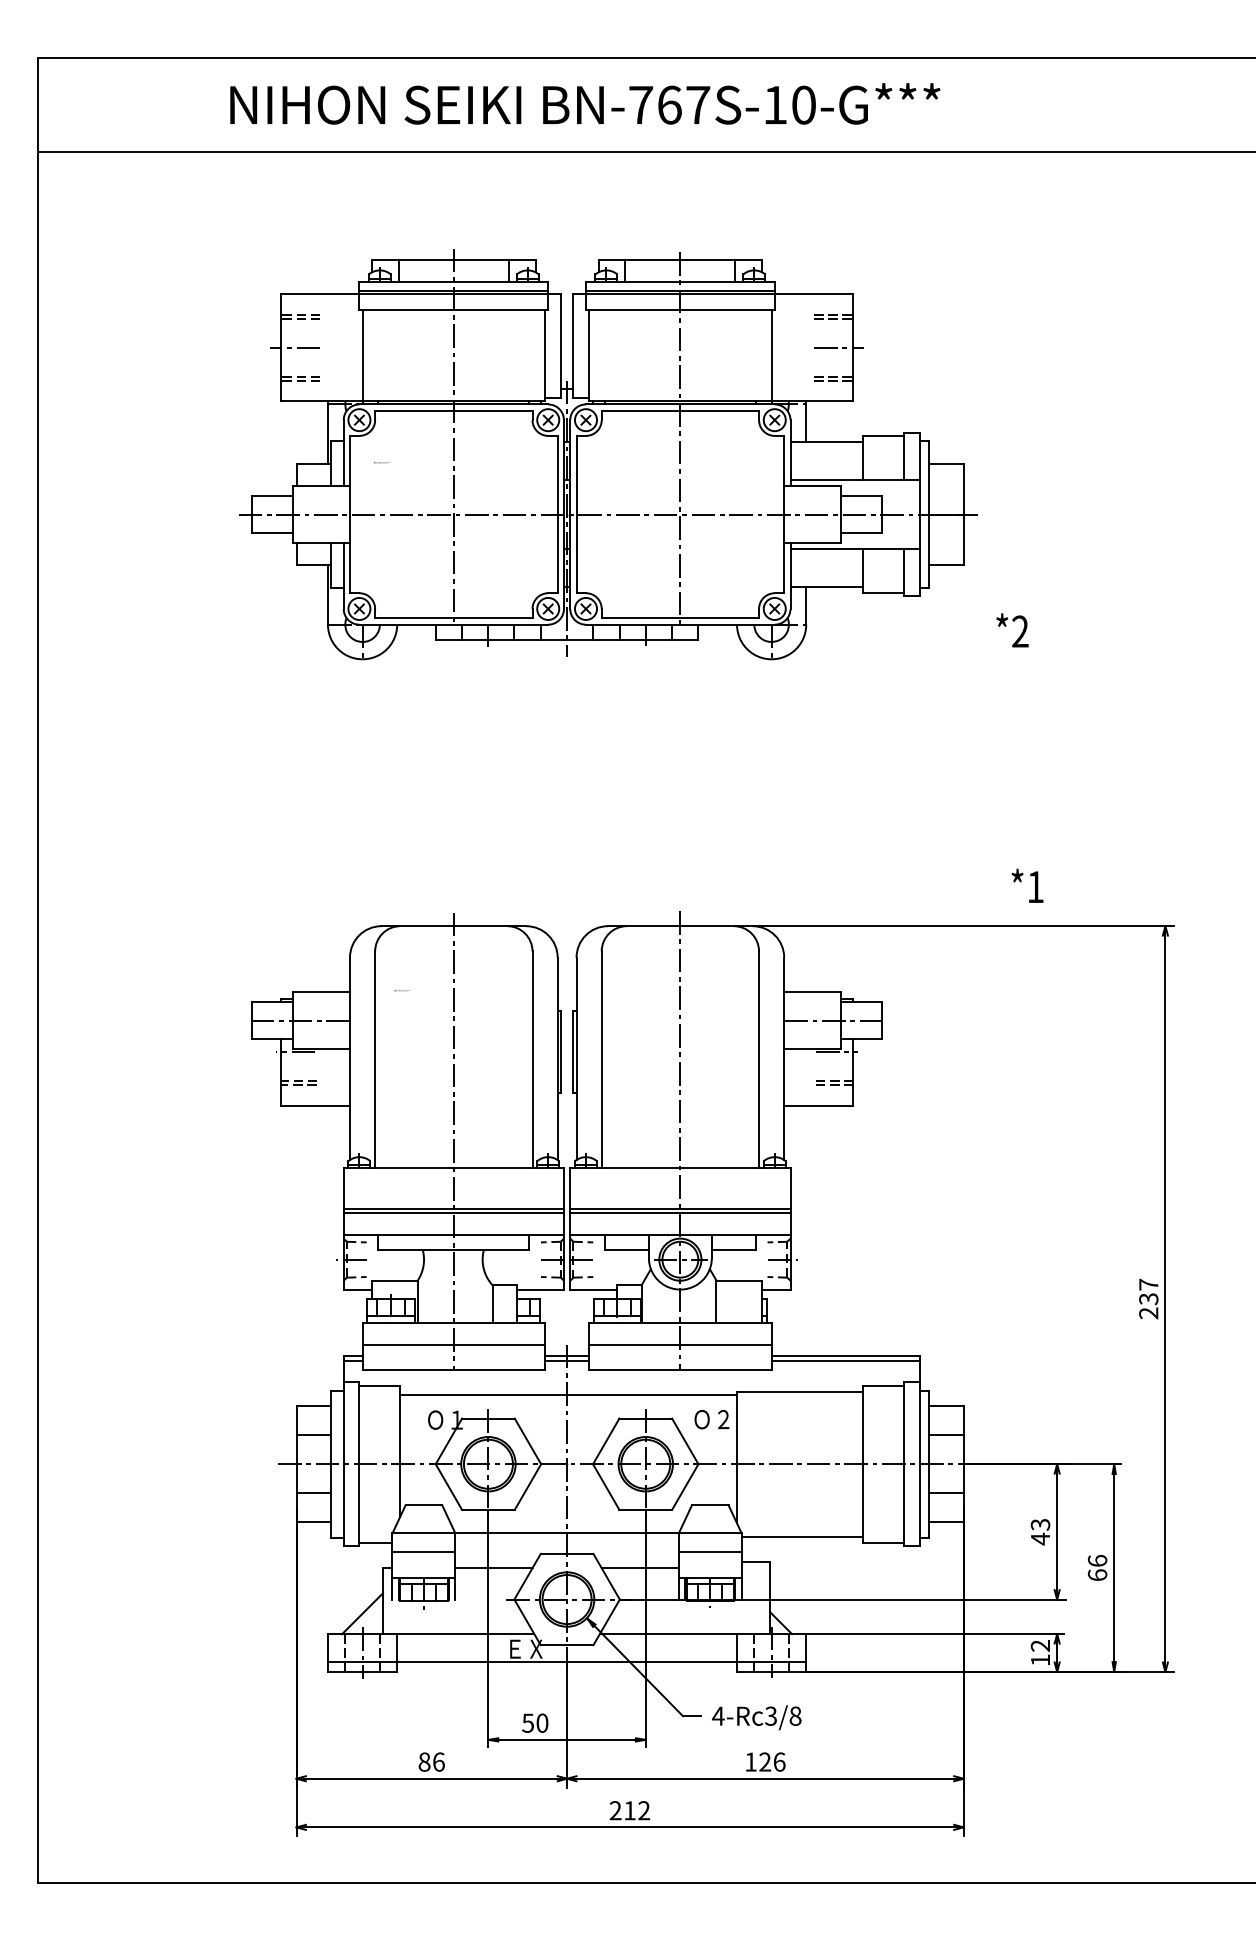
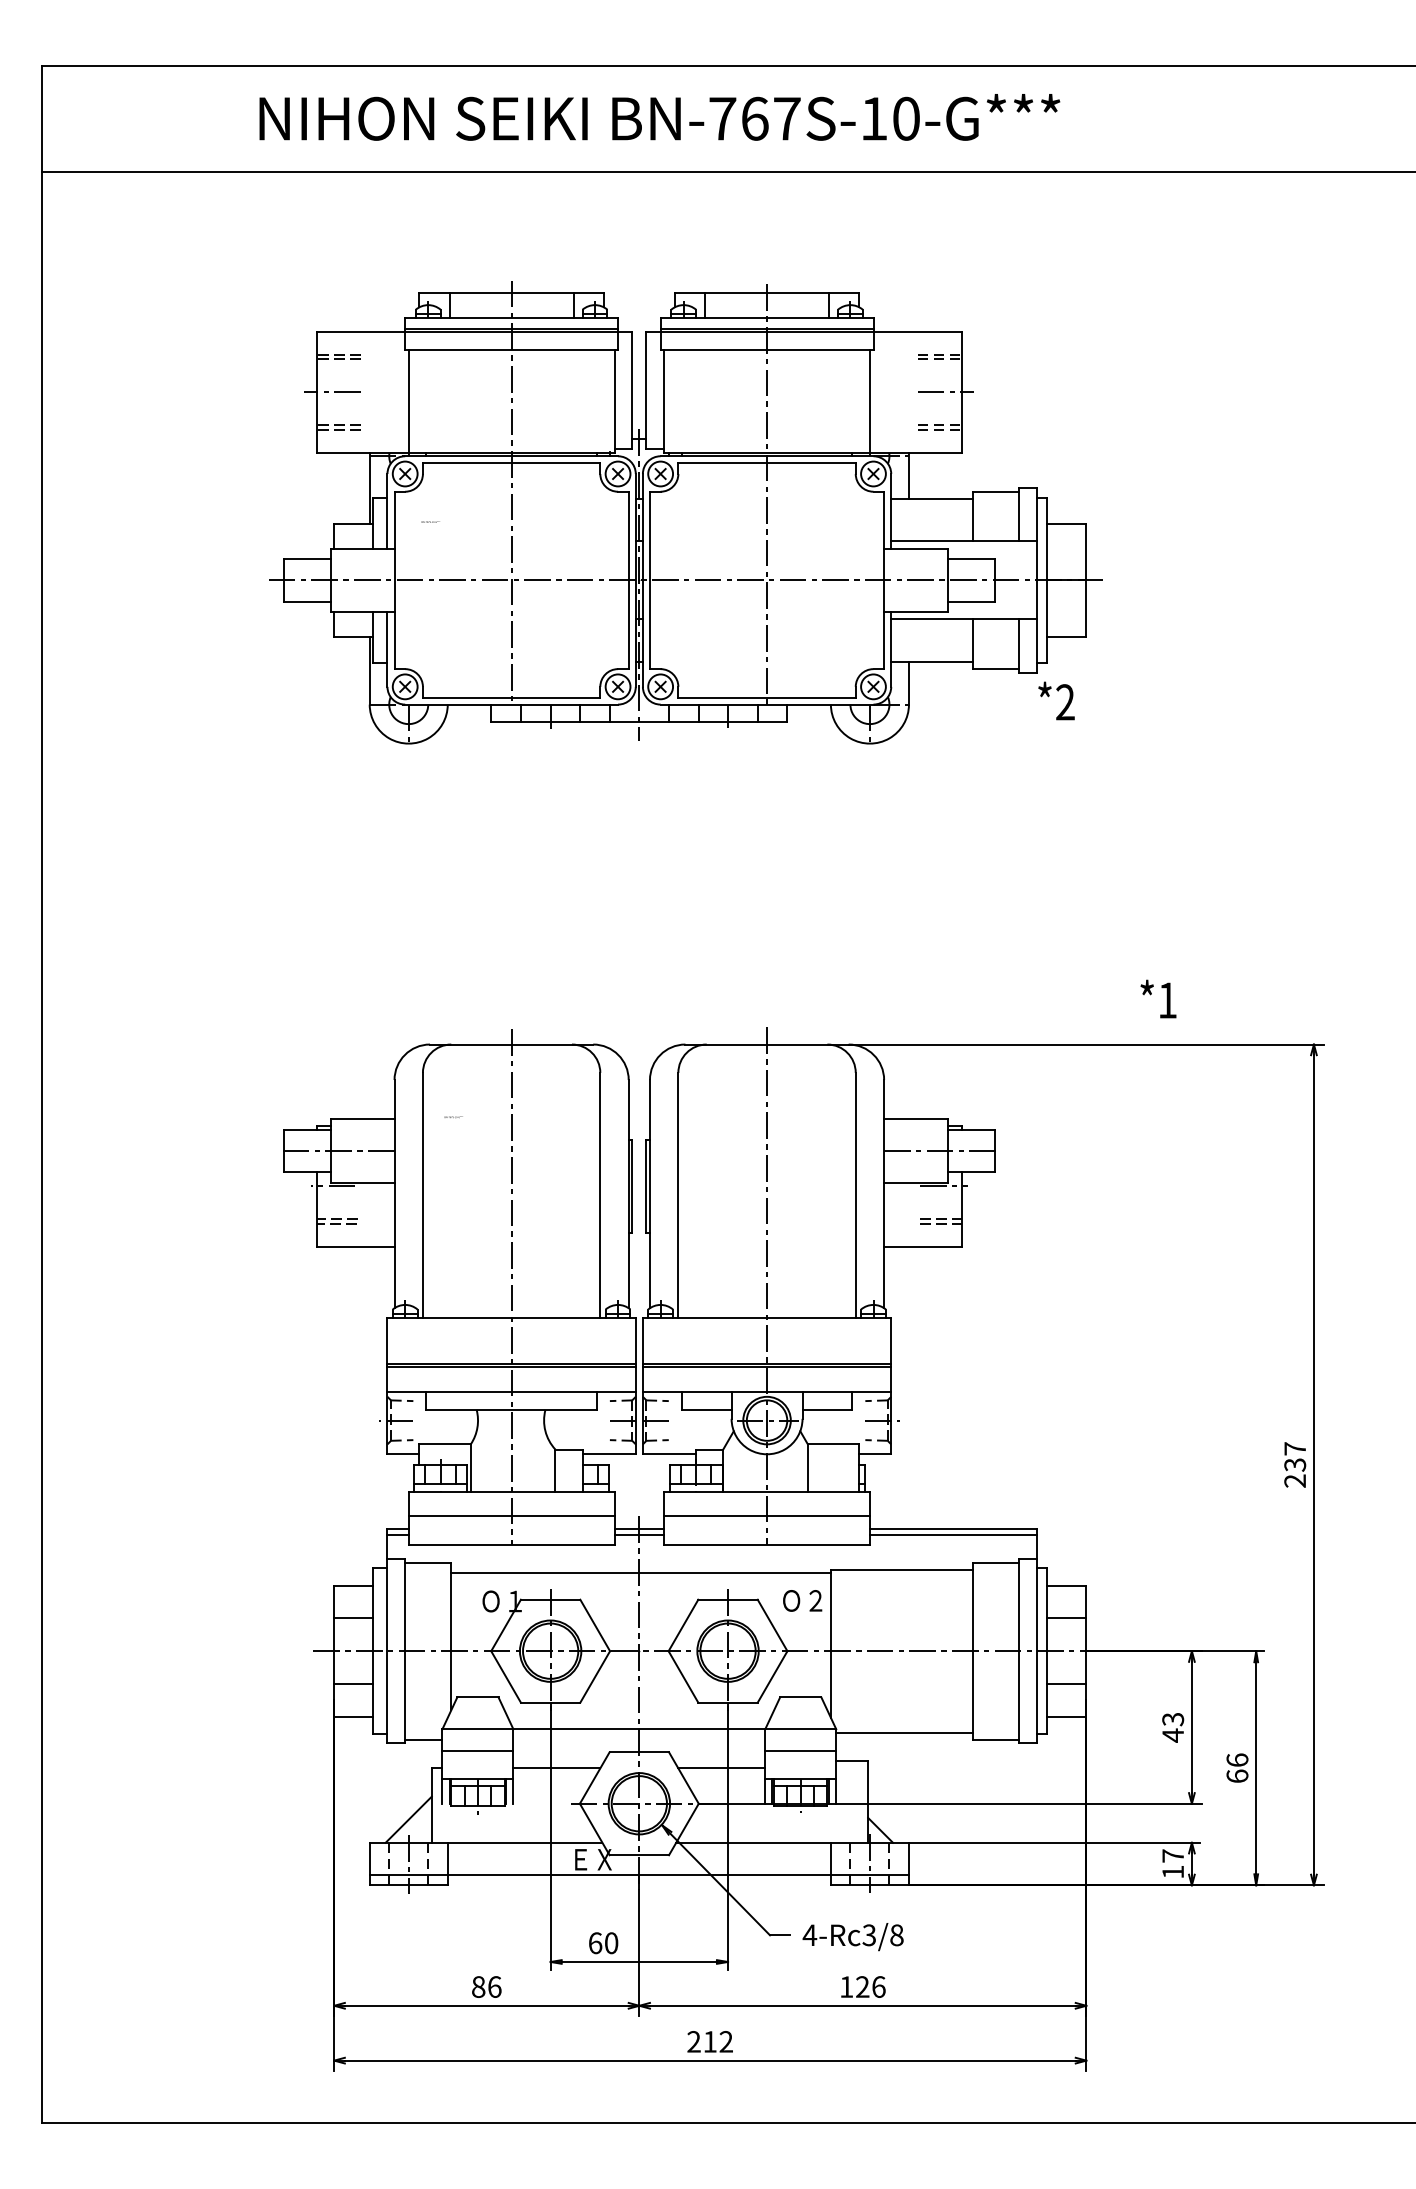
text: (1012, 629) -> (1056, 700), moved
text: (1039, 1645) -> (1172, 1855), 12 -> 17
text: (528, 1723) -> (595, 1943), 50 -> 60

